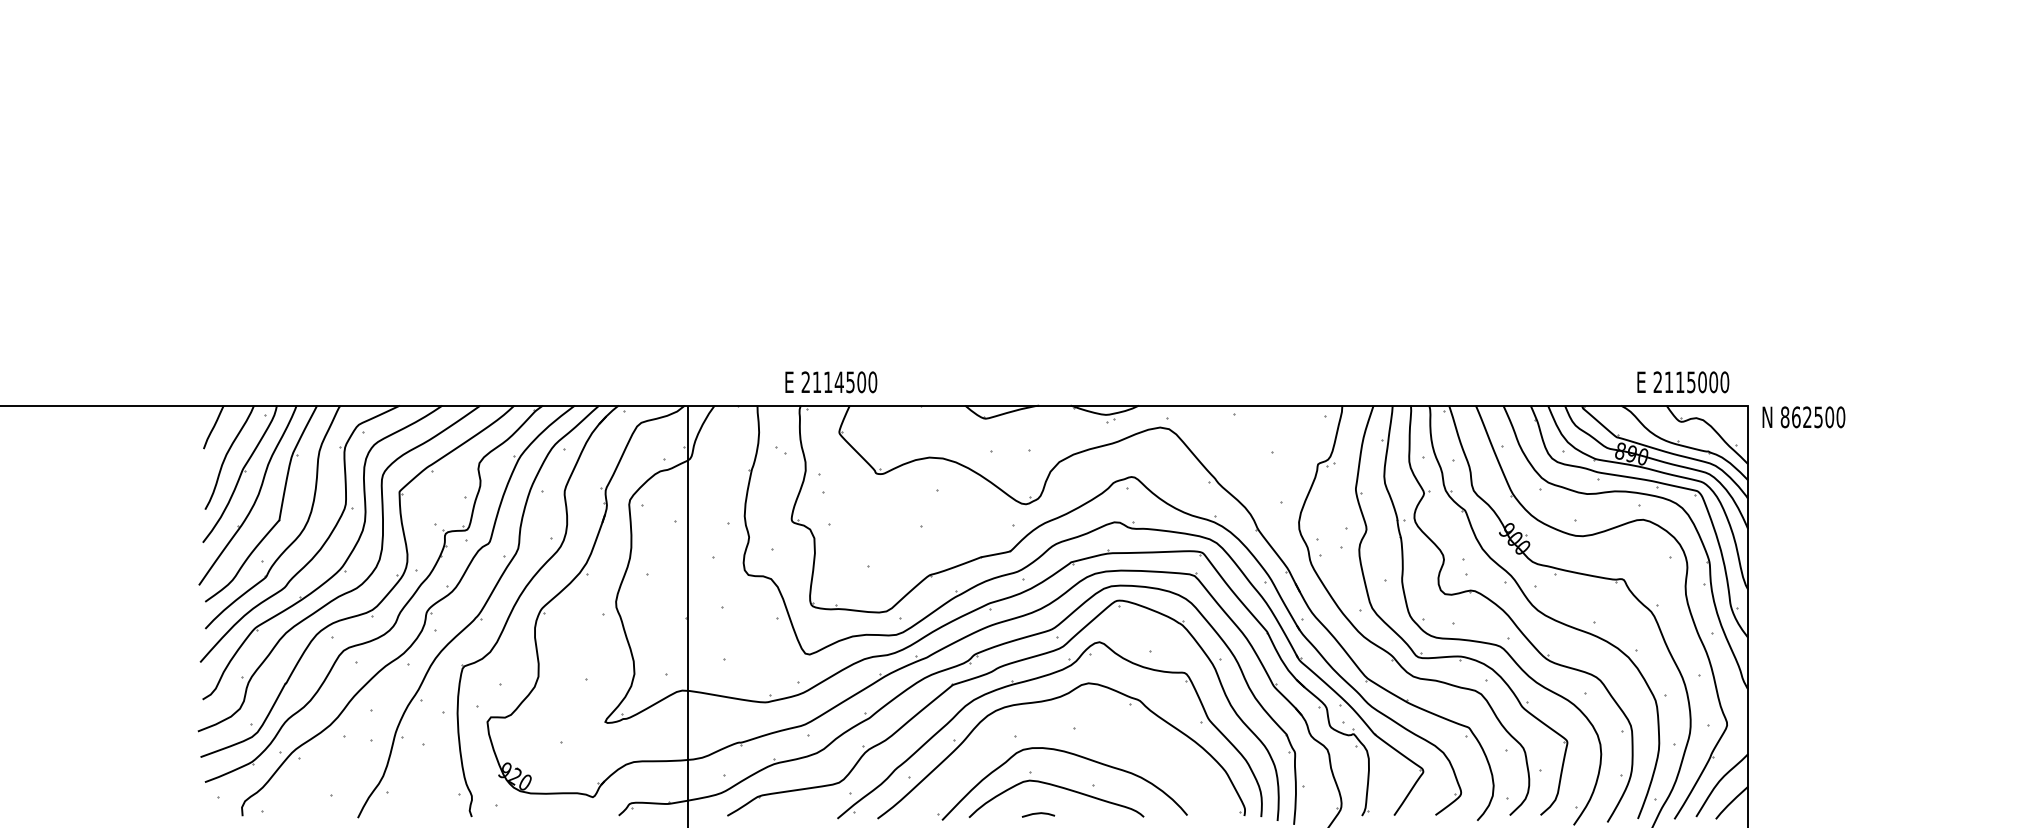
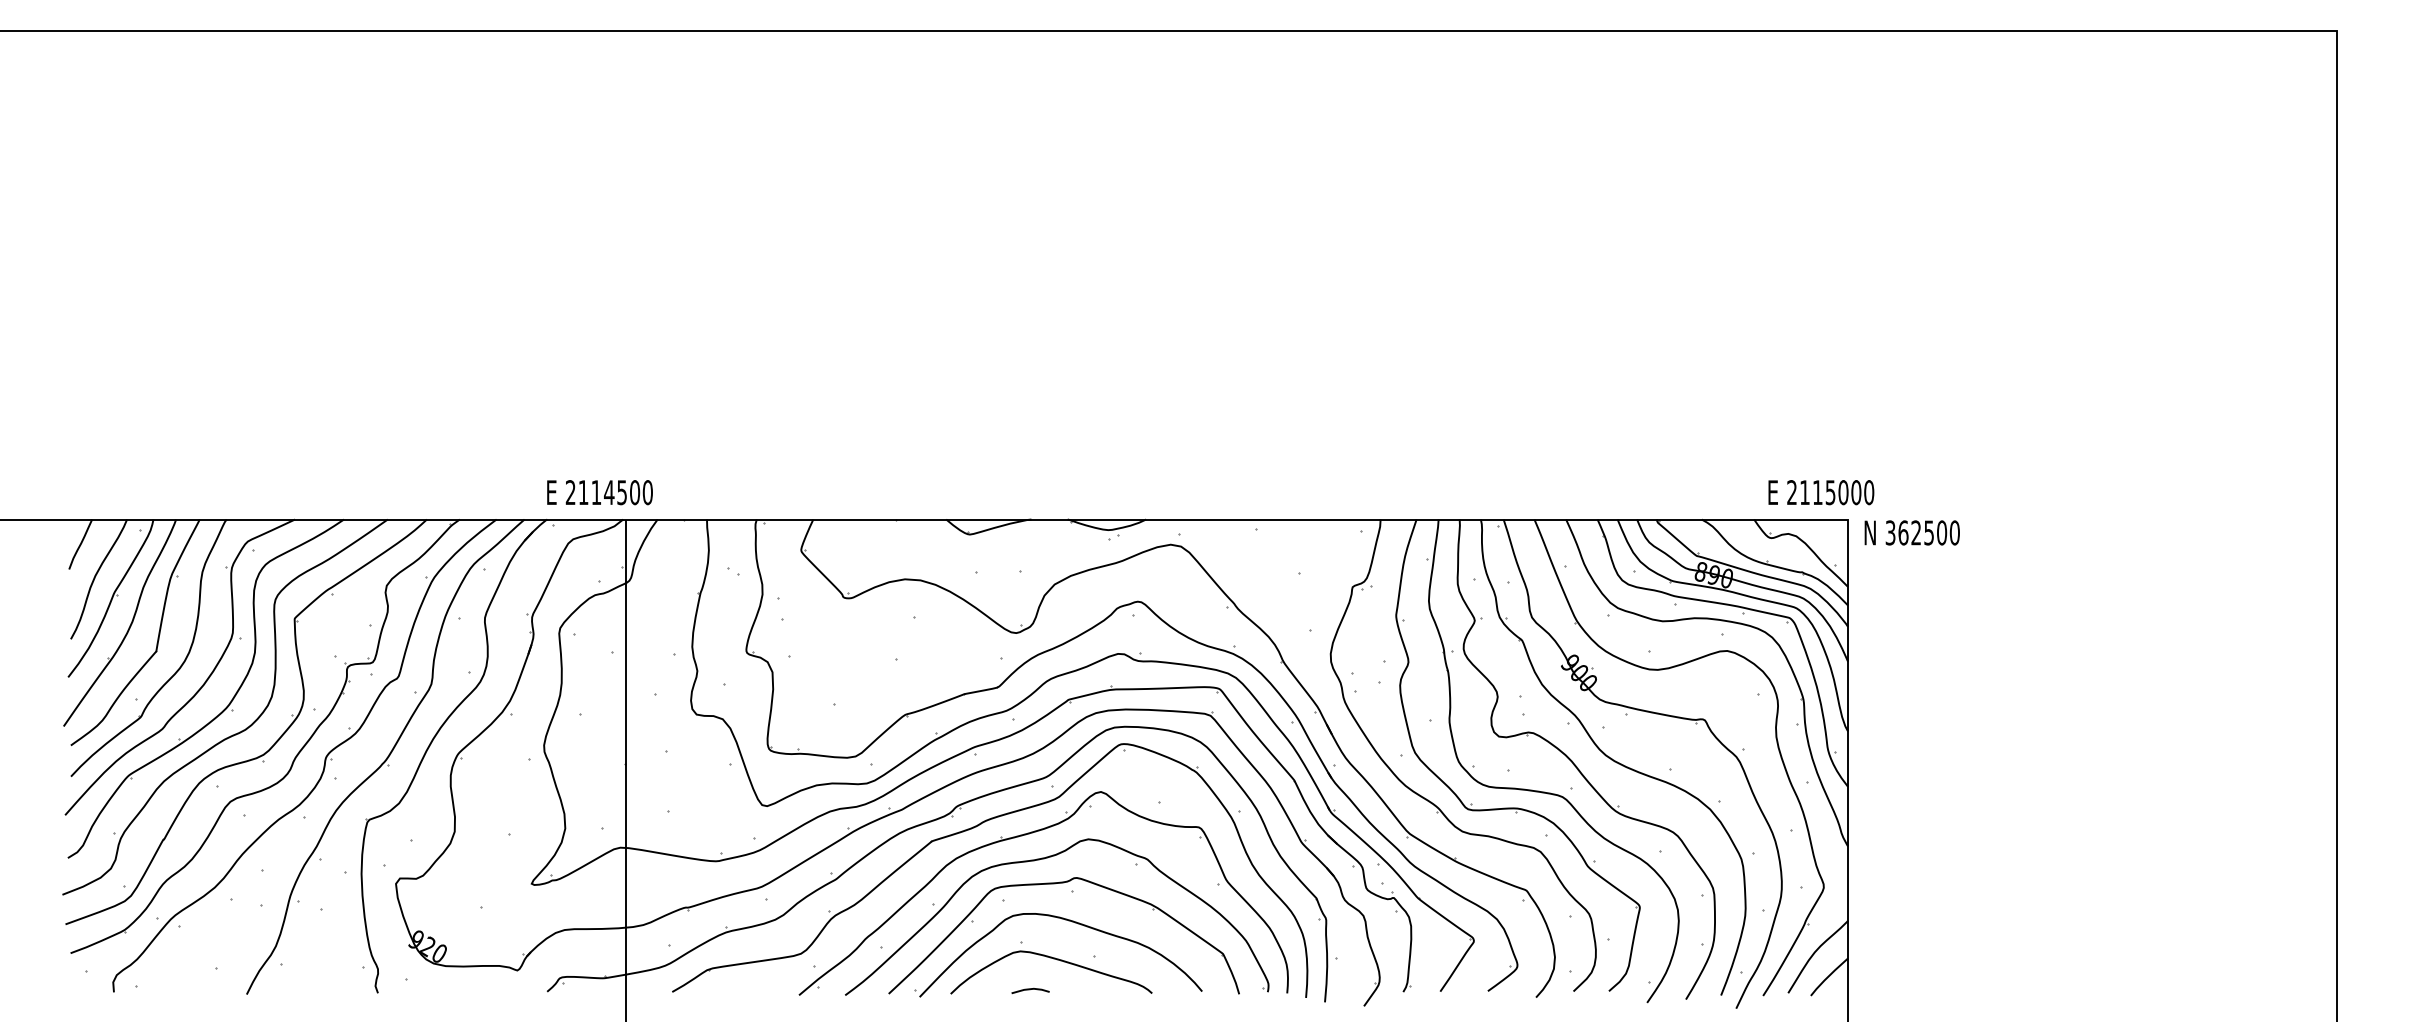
text: (830, 382) -> (599, 492), moved
text: (1683, 382) -> (1821, 492), moved
text: (1785, 416) -> (1890, 532), 862500 -> 362500
part: (1060, 722) -> (1055, 884), added

